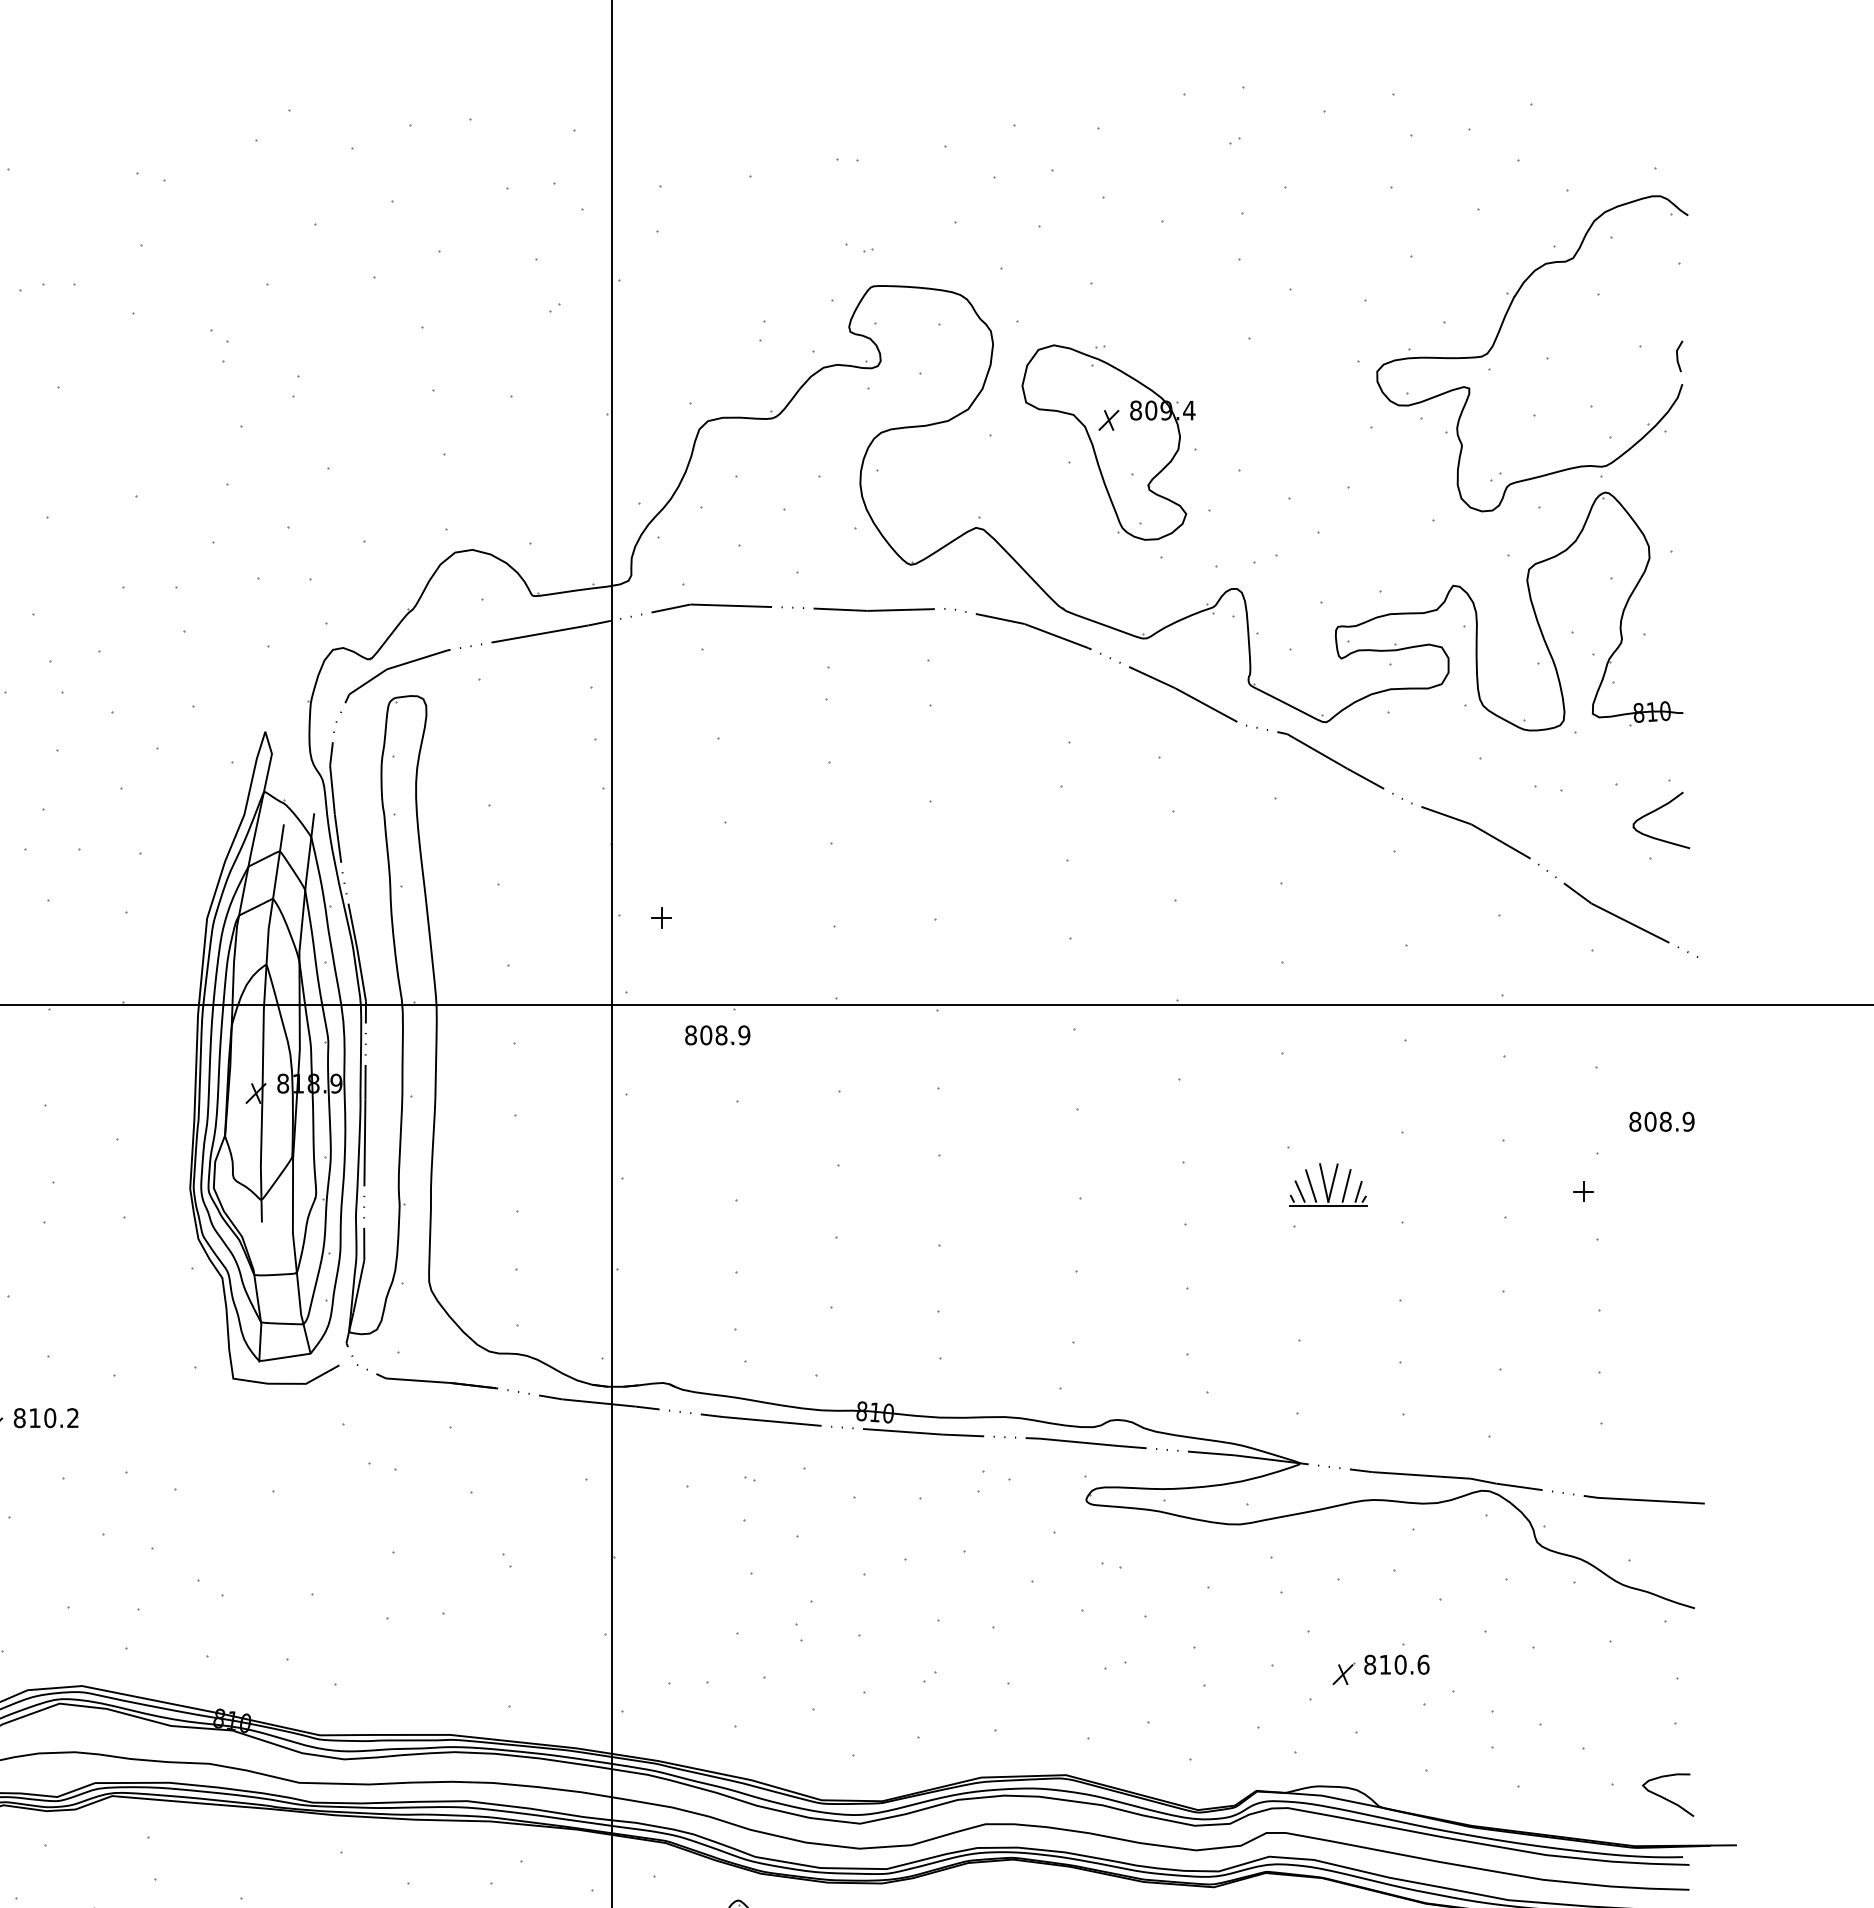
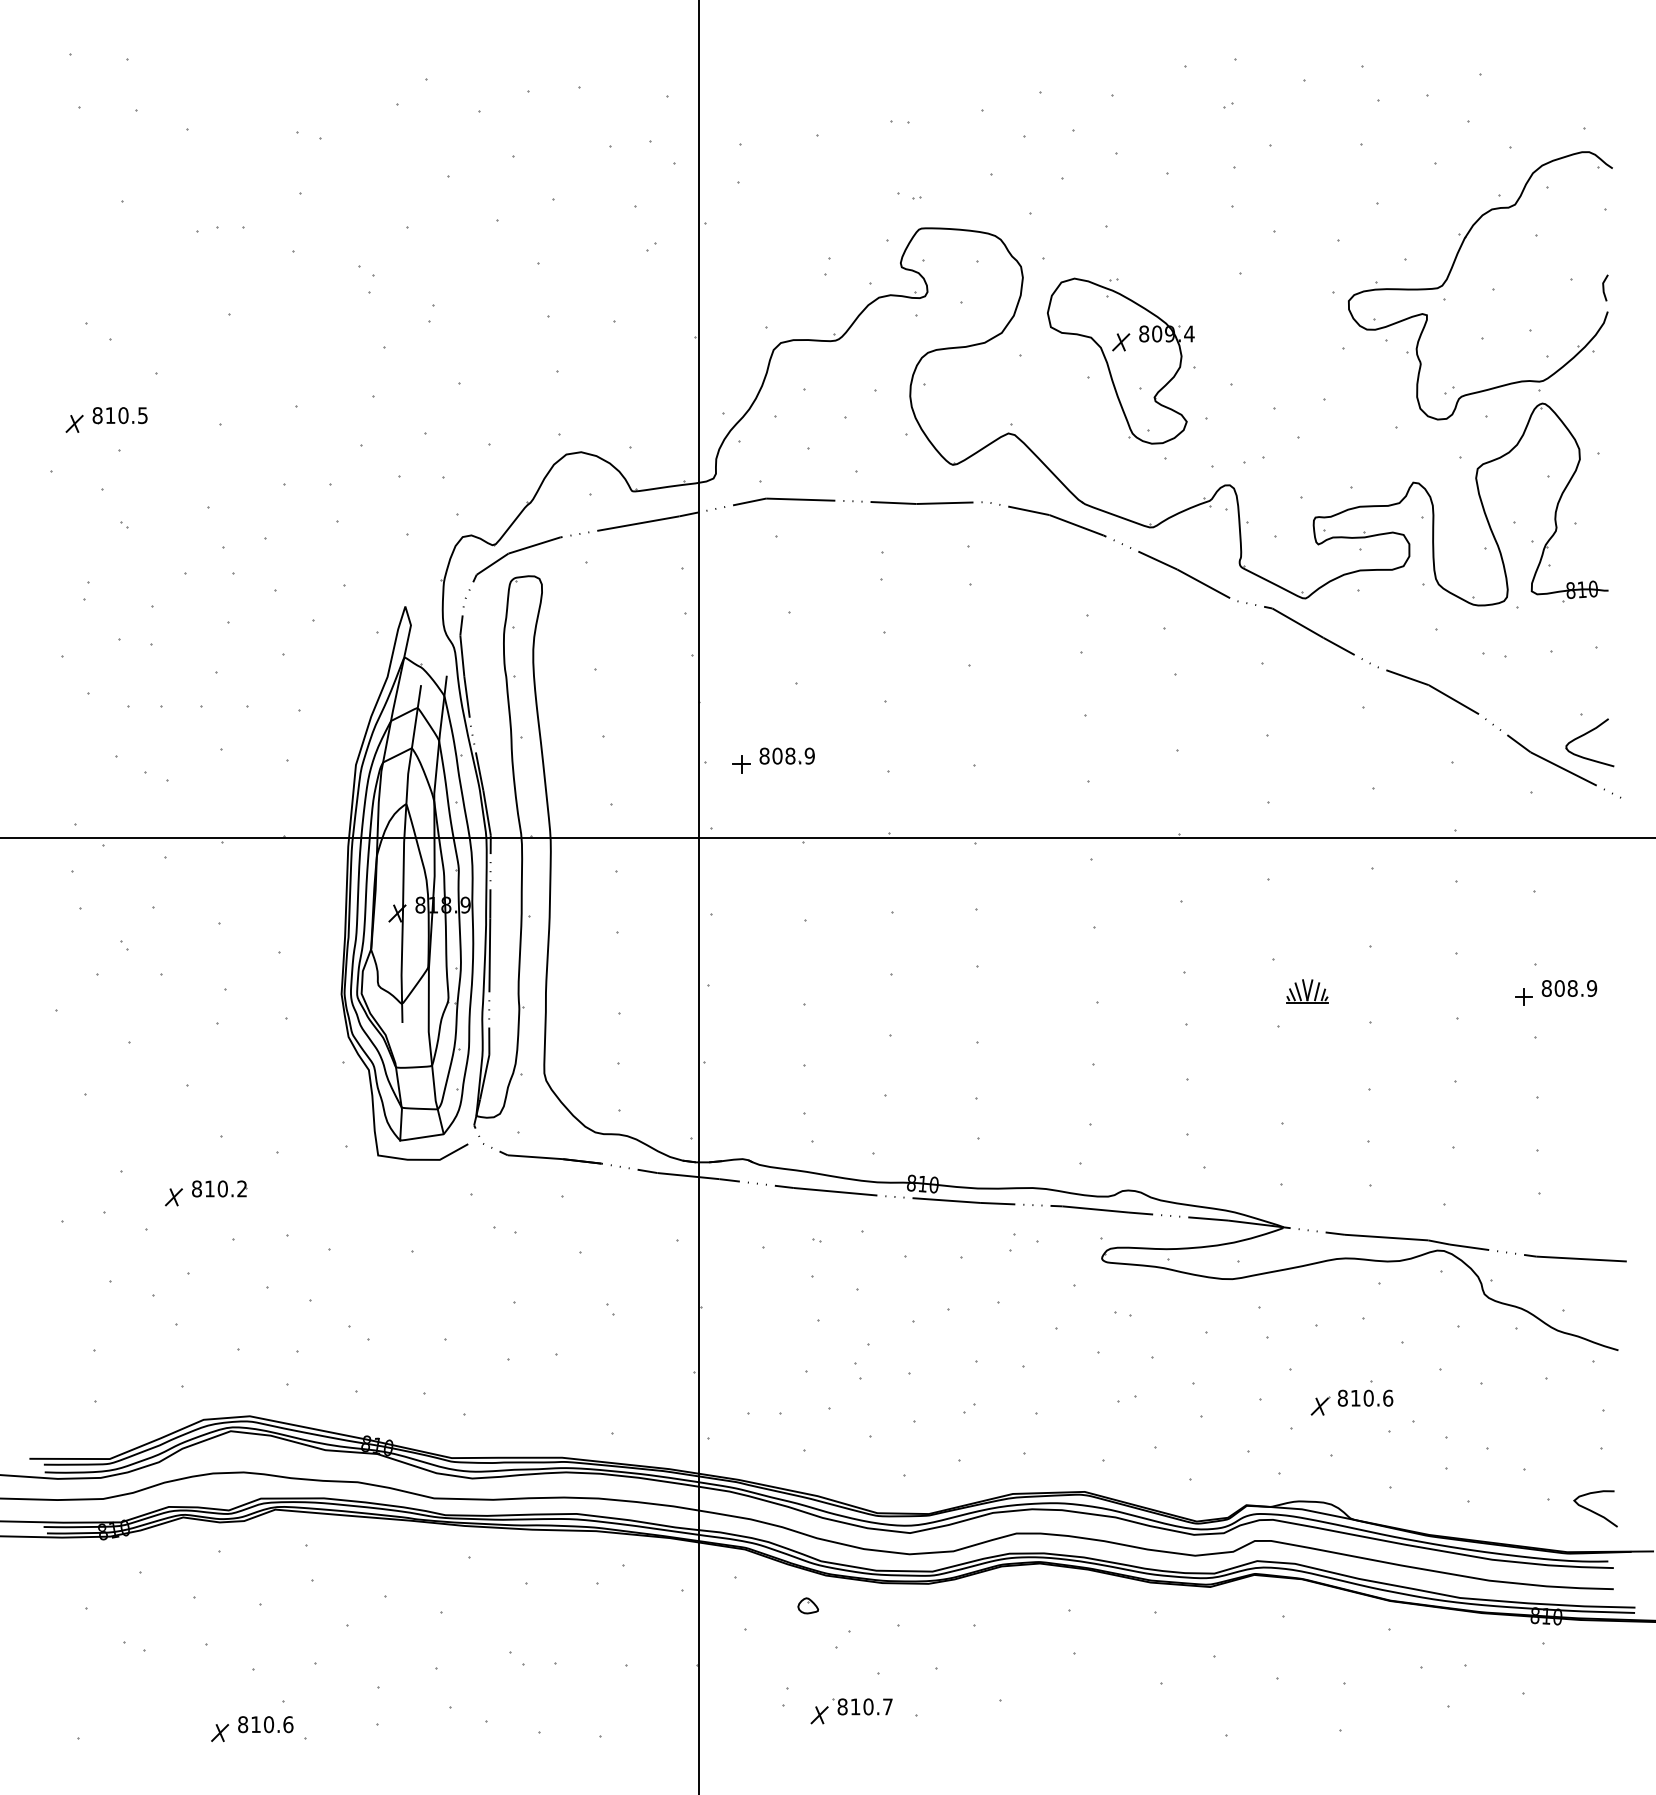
part: (1653, 813) -> (1583, 736), moved
part: (716, 1034) -> (786, 755), moved
text: (1662, 1121) -> (1569, 988), moved
part: (1328, 1185) -> (1307, 991), size x0.62

